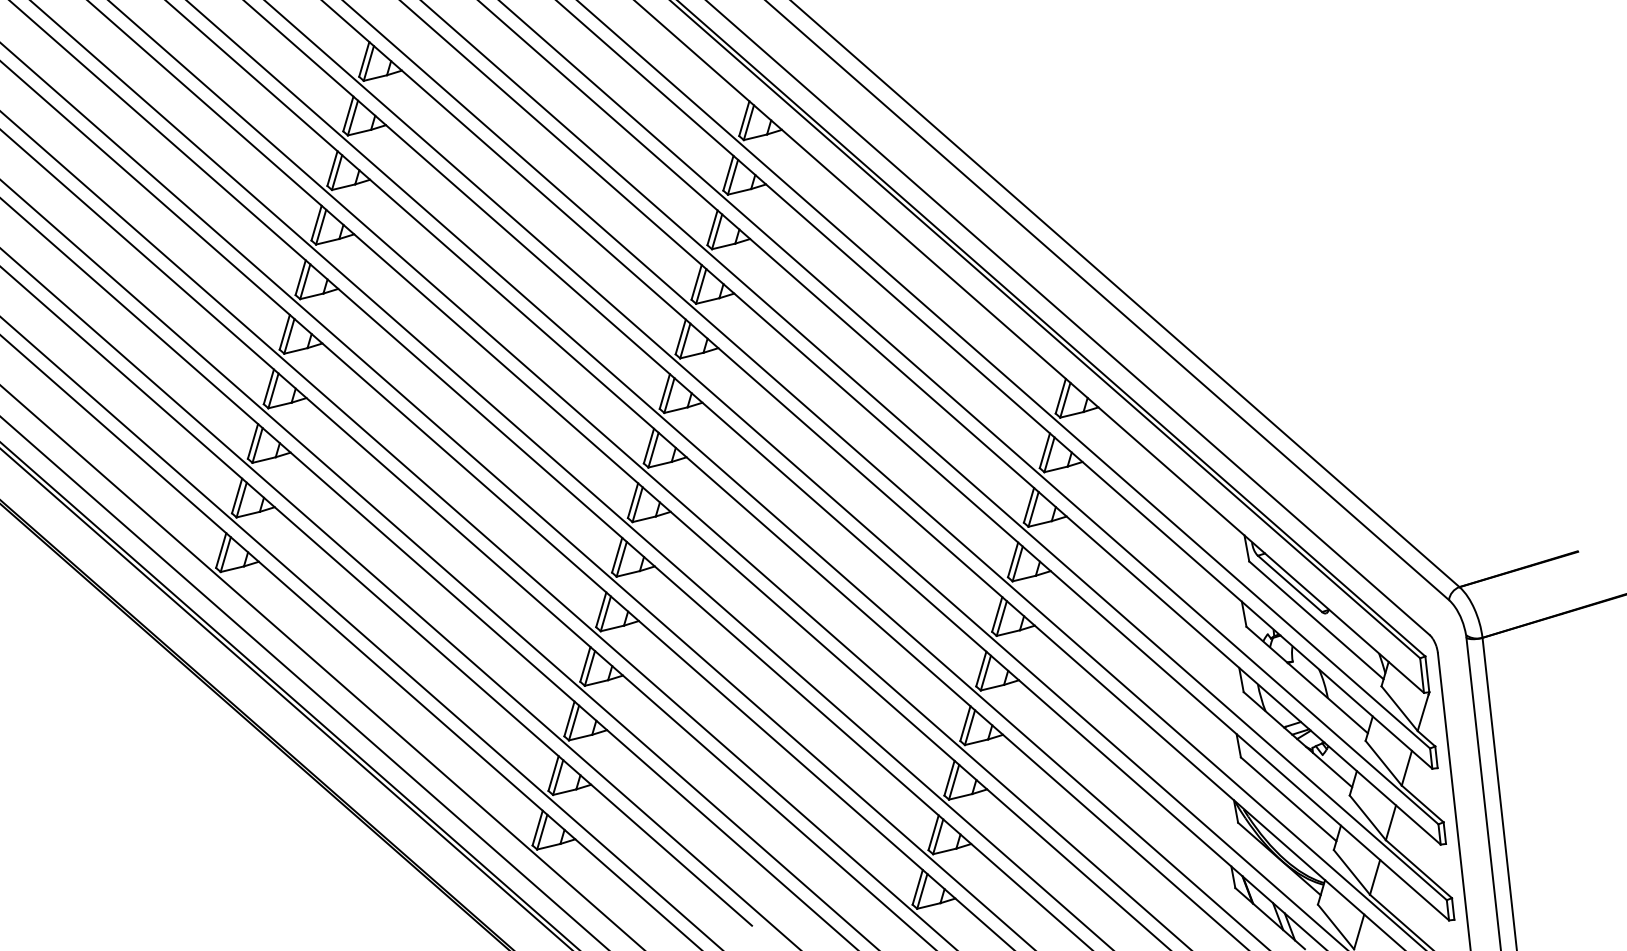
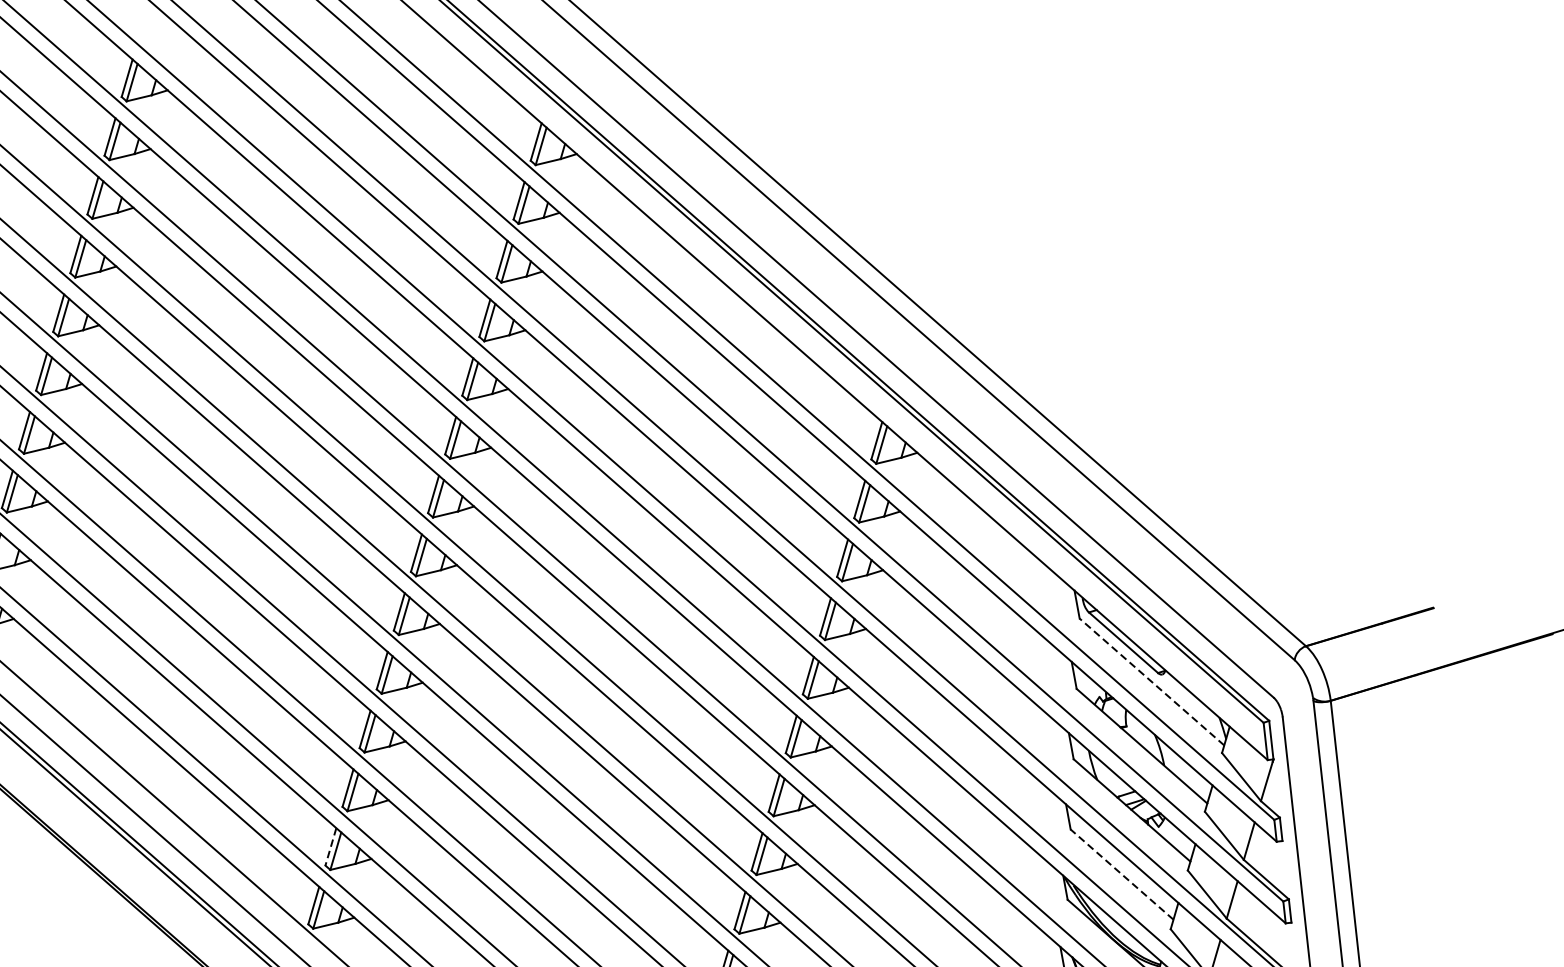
line: (1316, 620) -> (1152, 682), solid -> dashed
line: (553, 774) -> (330, 847), solid -> dashed
line: (1288, 799) -> (1121, 874), solid -> dashed

